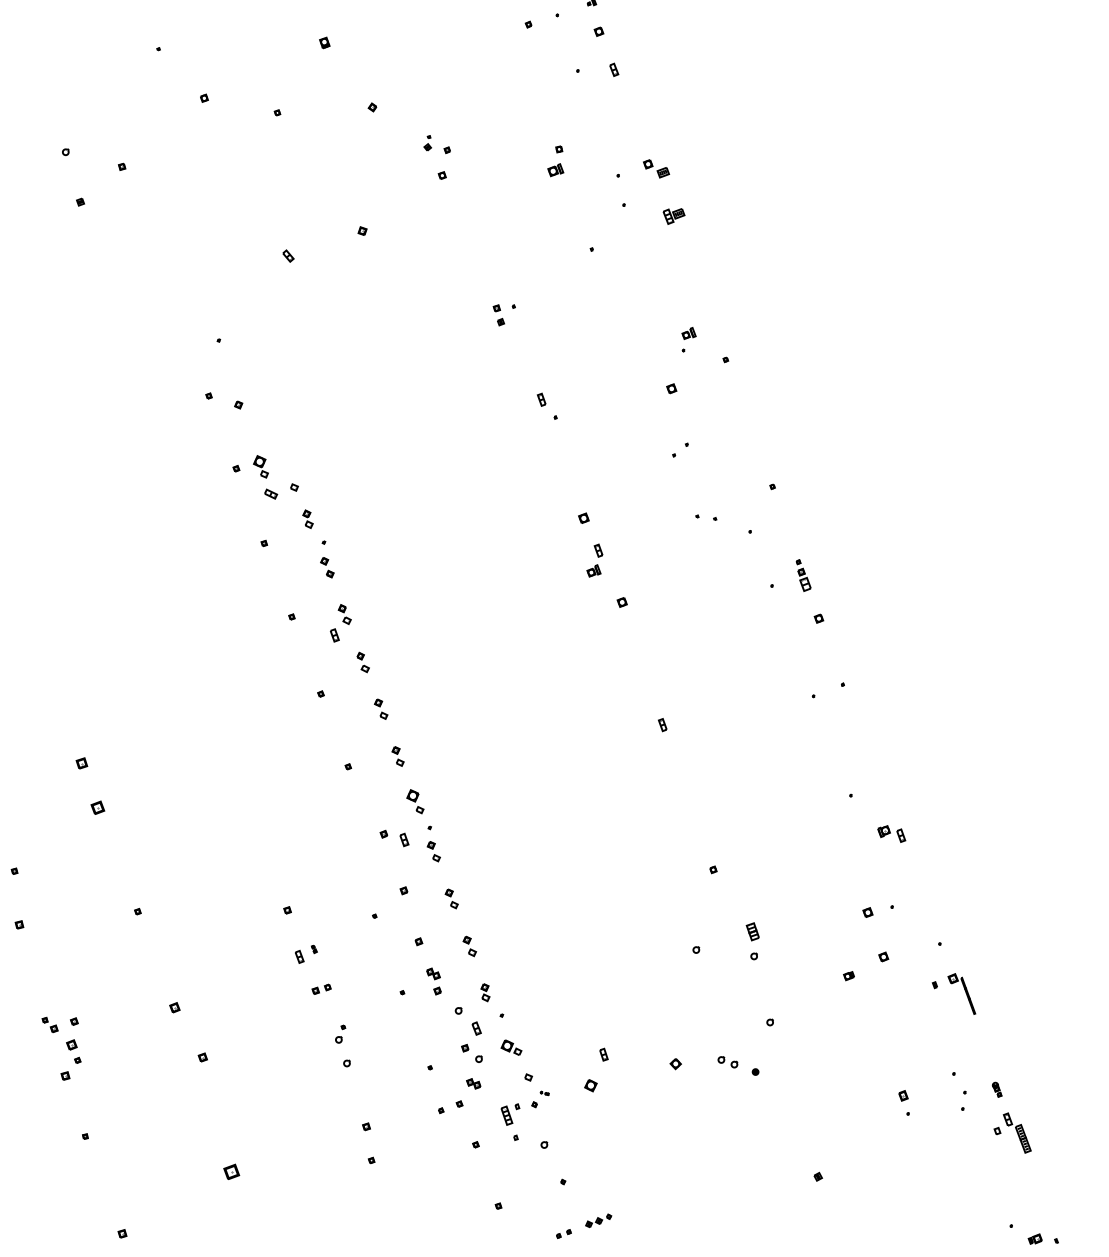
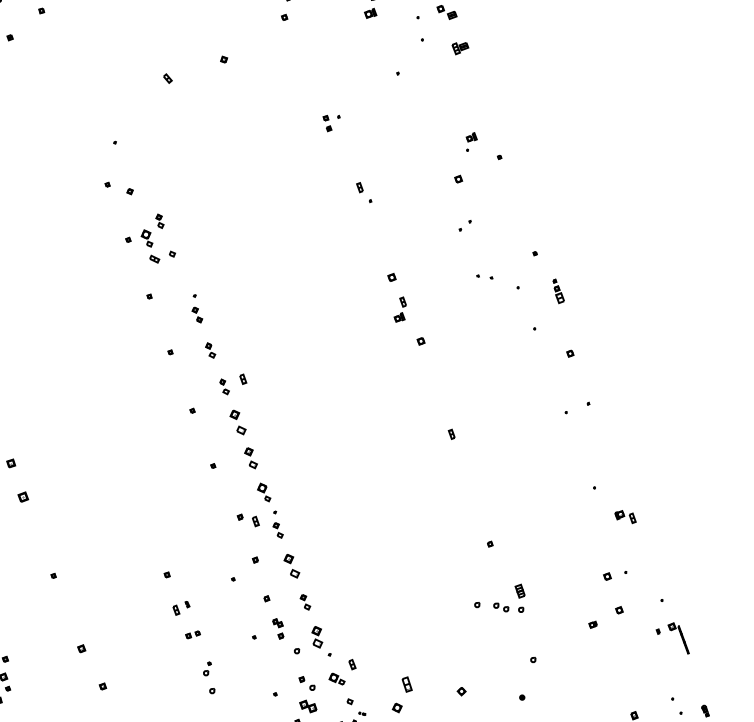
part: (307, 518) -> (159, 220), moved
part: (803, 575) -> (558, 291), moved
part: (334, 635) -> (243, 379), moved
part: (381, 708) -> (238, 421), size x1.6
part: (397, 756) -> (250, 458), size x1.4
part: (451, 898) -> (291, 565), size x1.6
part: (485, 992) -> (317, 637), size x1.6
part: (476, 1028) -> (352, 664), moved
part: (603, 1054) -> (406, 684), size x1.6
part: (727, 1062) -> (500, 607), moved
part: (473, 1083) -> (308, 706), size x1.6

